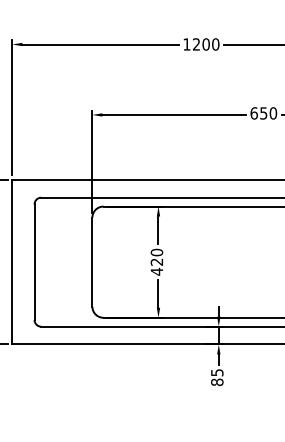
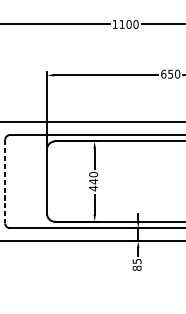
text: (196, 44) -> (122, 24), 1200 -> 1100
line: (34, 262) -> (5, 181), solid -> dashed
text: (156, 262) -> (93, 181), 420 -> 440

